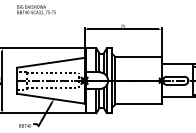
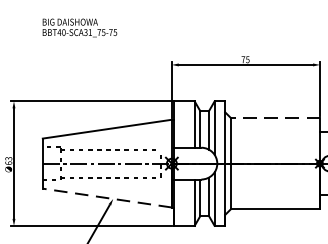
line: (138, 57) -> (275, 118), solid -> dashed
line: (50, 98) -> (106, 197), solid -> dashed

